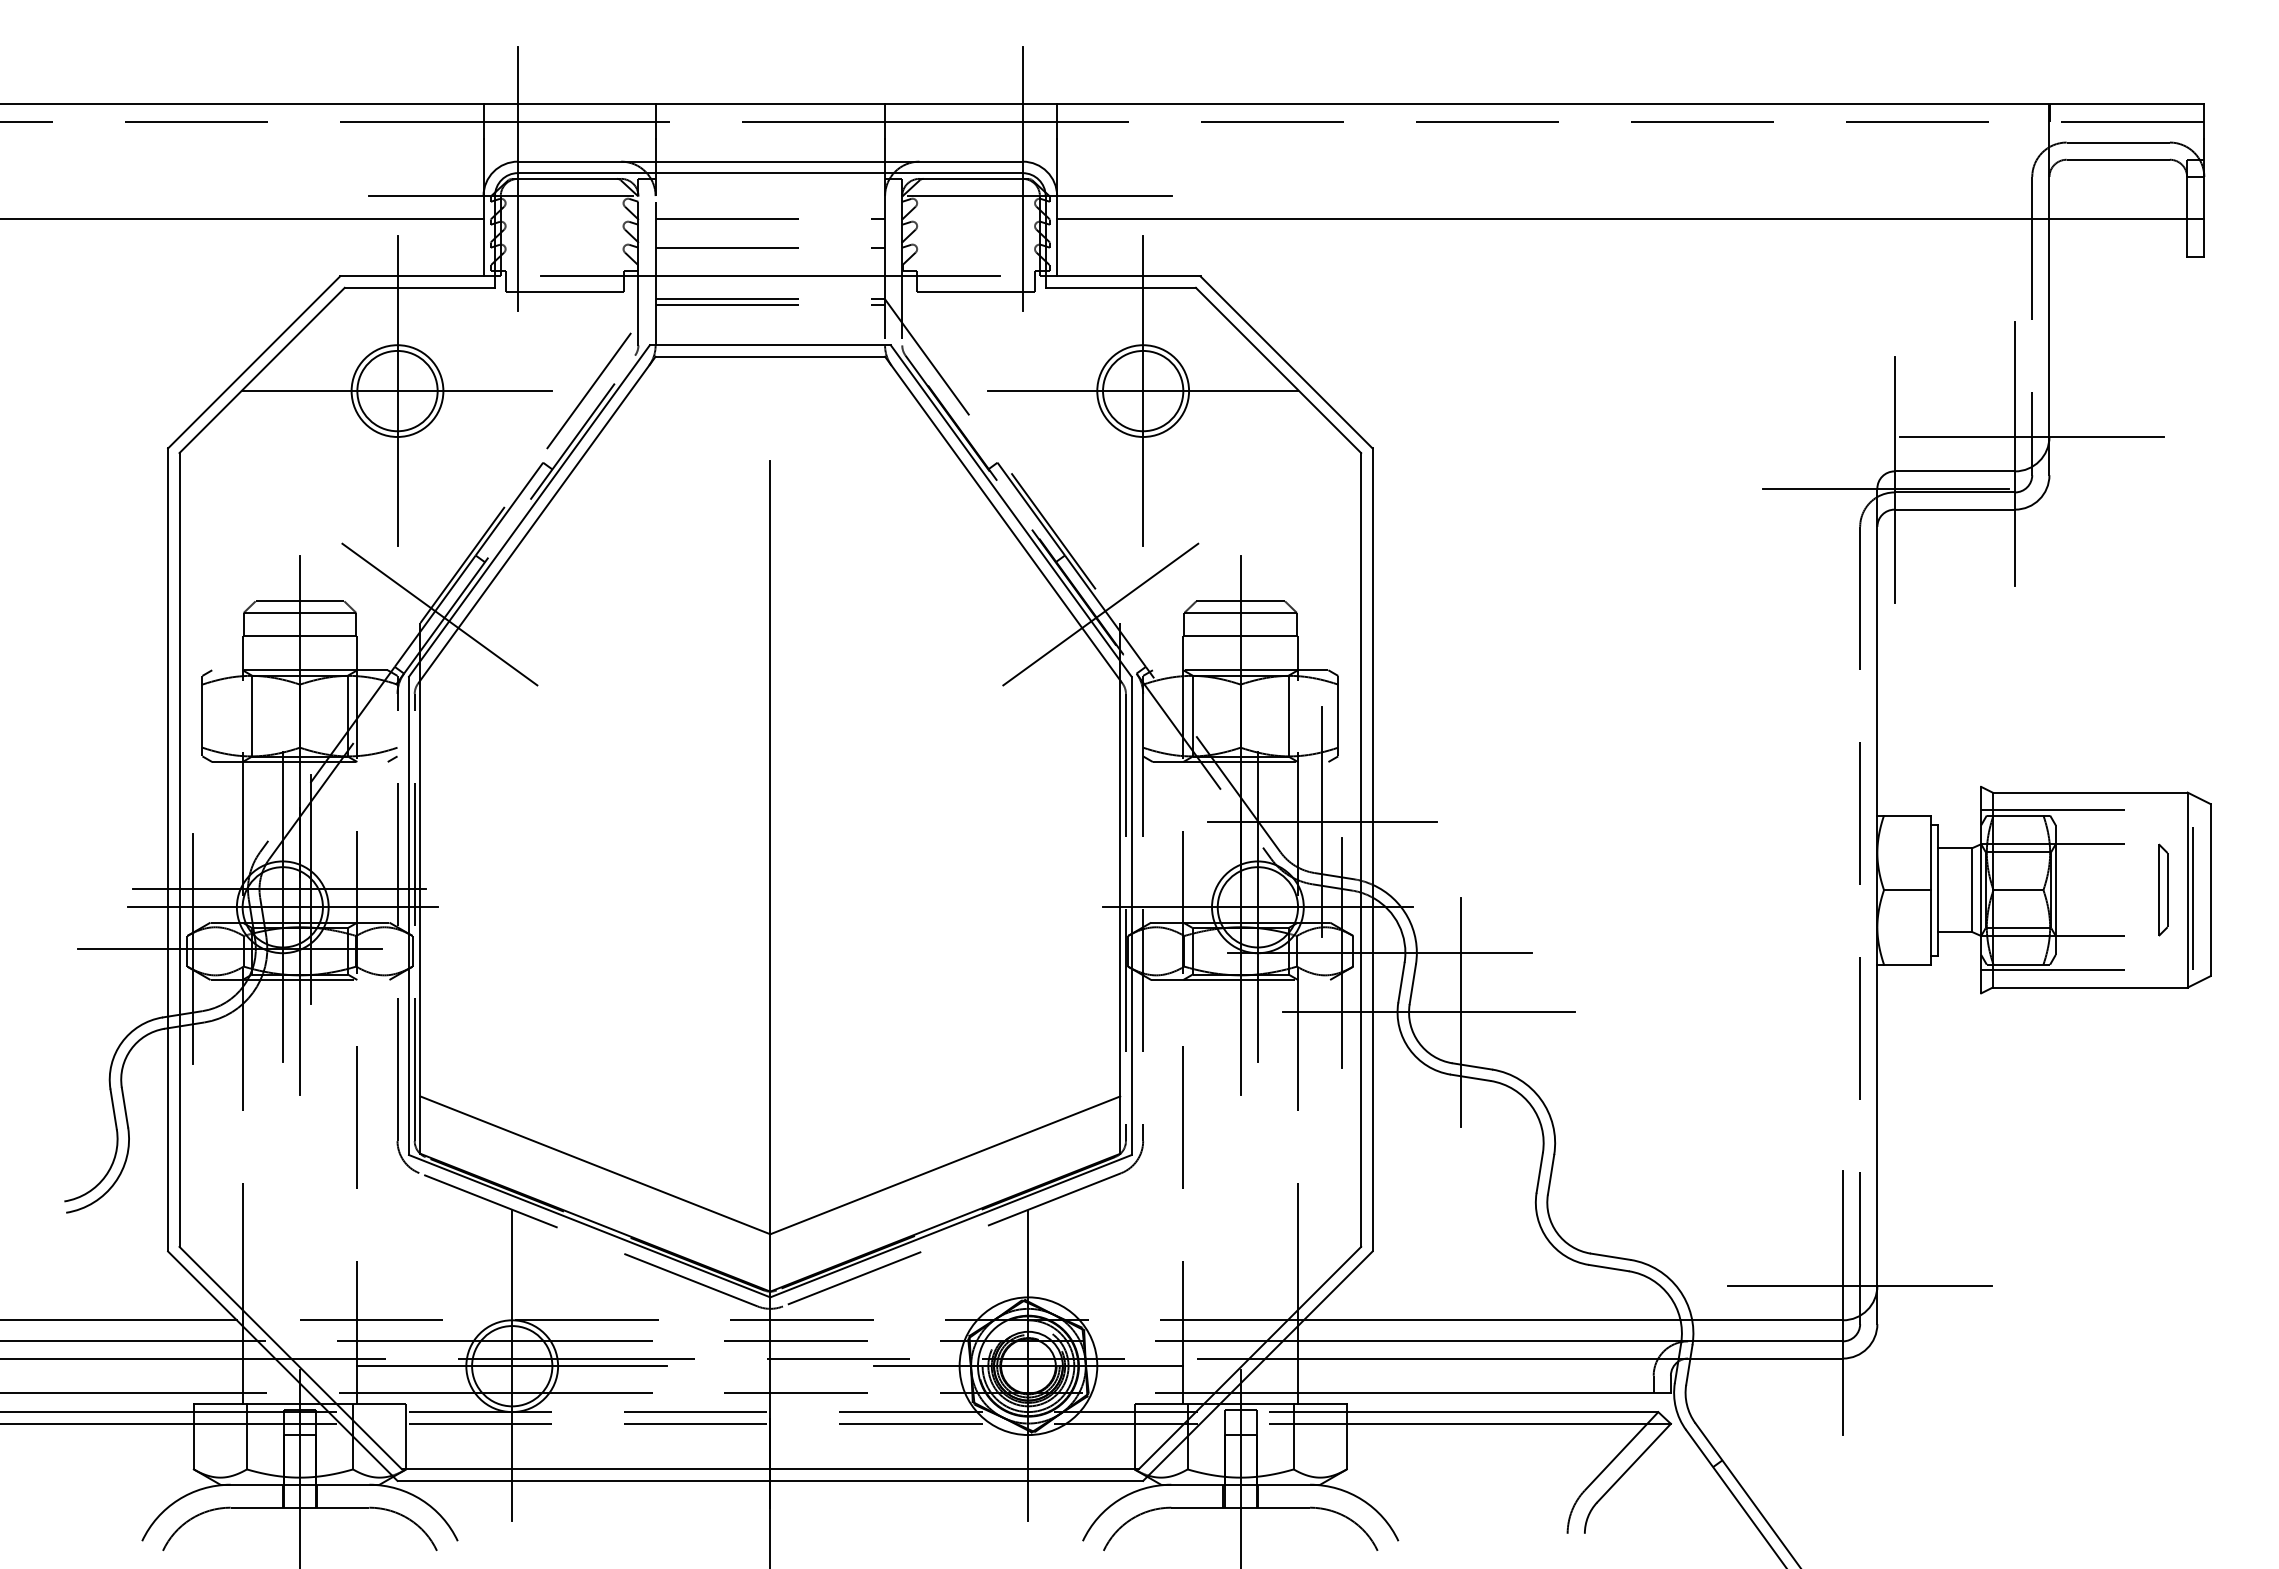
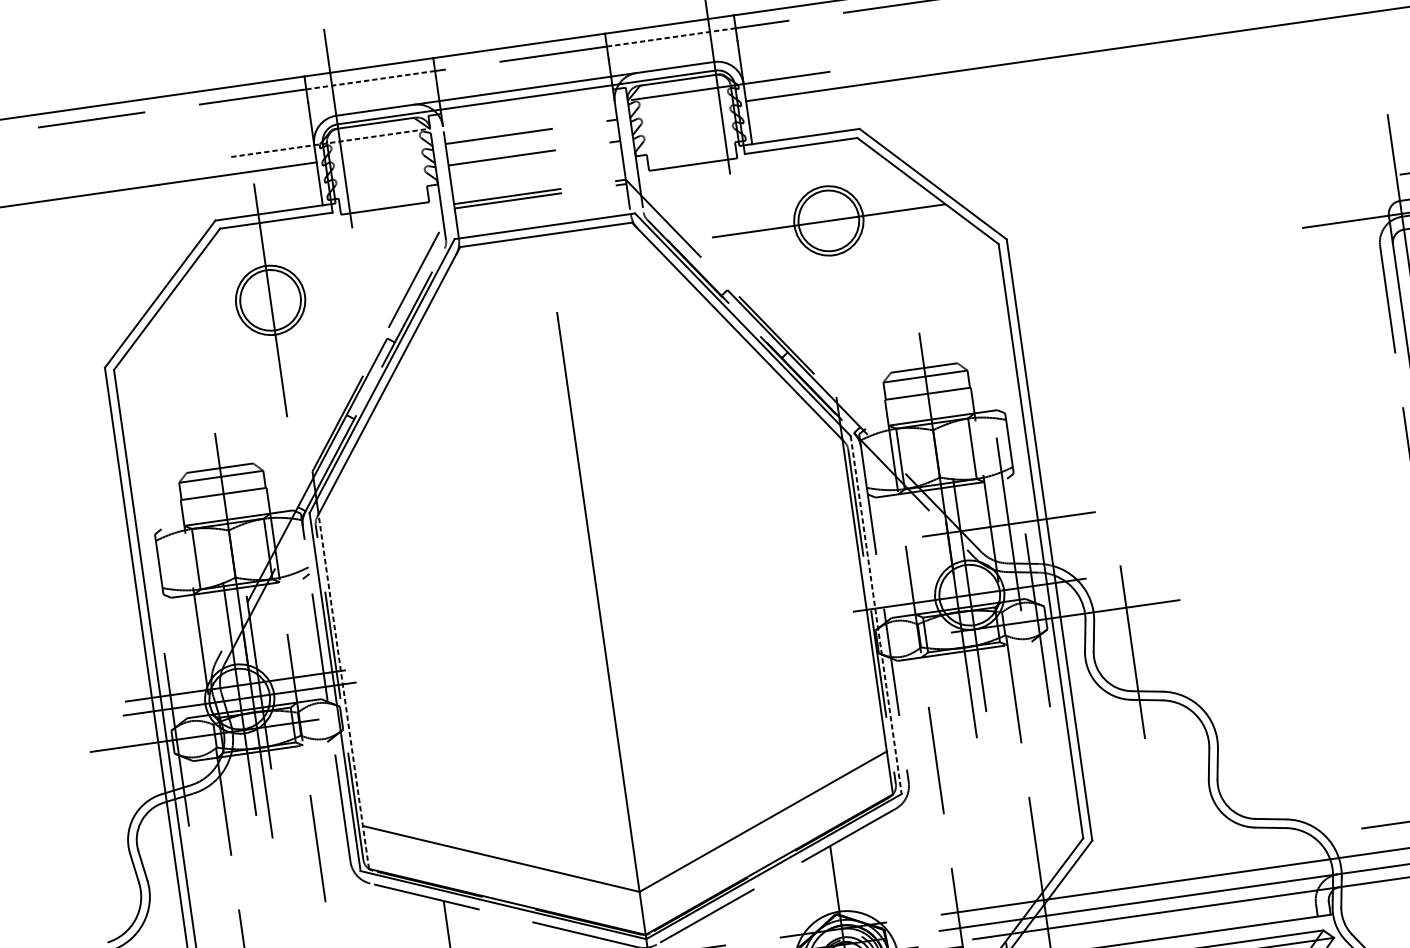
line: (569, 121) -> (370, 80), solid -> dashed
line: (970, 121) -> (670, 37), solid -> dashed
line: (500, 196) -> (326, 143), solid -> dashed
line: (769, 276) -> (536, 174), removed
line: (1143, 390) -> (829, 220), removed
line: (397, 391) -> (270, 300), removed
line: (439, 614) -> (325, 463), removed
line: (1100, 614) -> (820, 392), removed
line: (1131, 916) -> (876, 615), solid -> dashed
line: (420, 917) -> (343, 692), solid -> dashed
line: (1428, 1012) -> (1108, 655), removed

